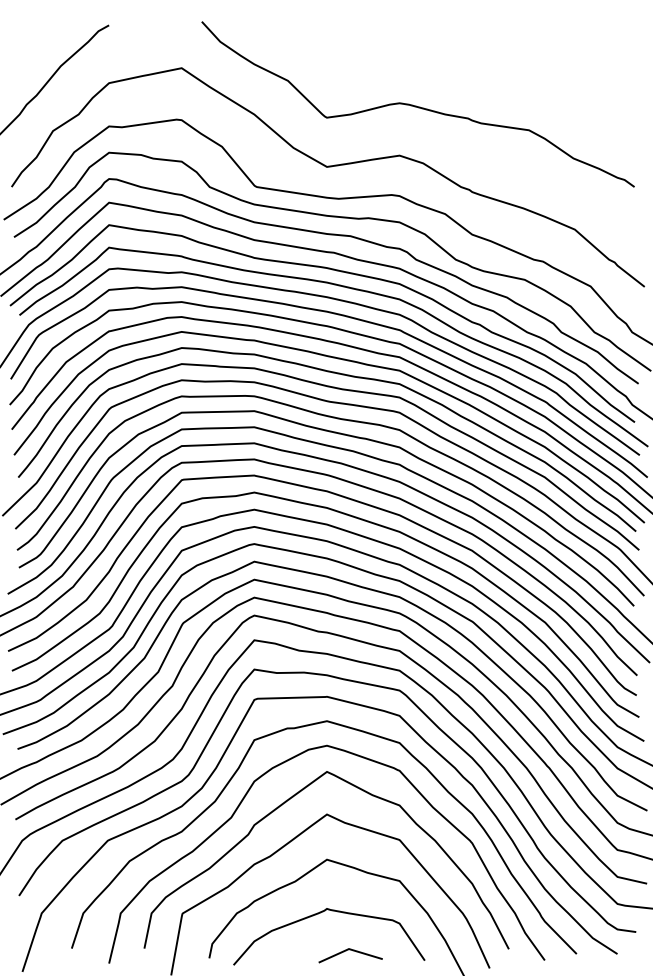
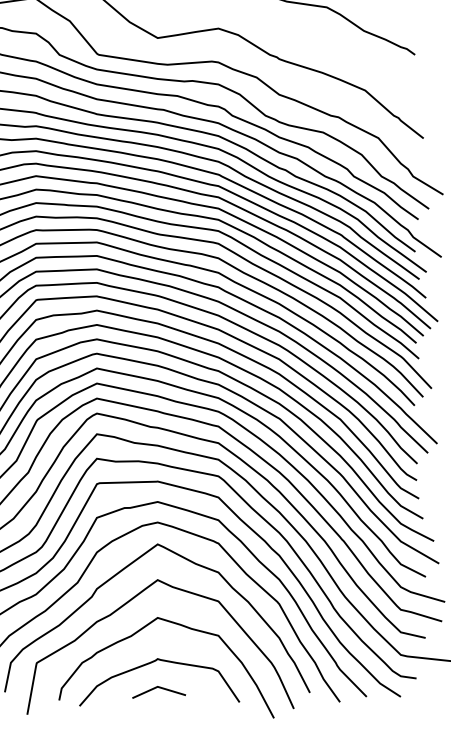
line: (350, 950) -> (158, 688), moved

